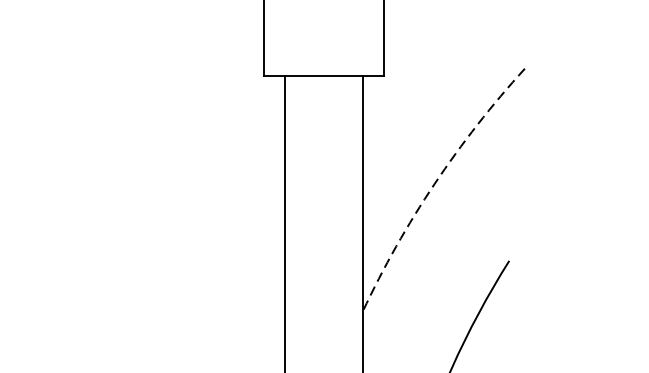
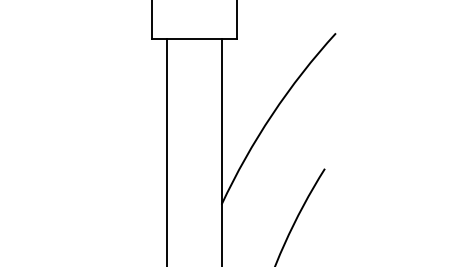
arc: (434, 183) -> (272, 114), dashed -> solid

